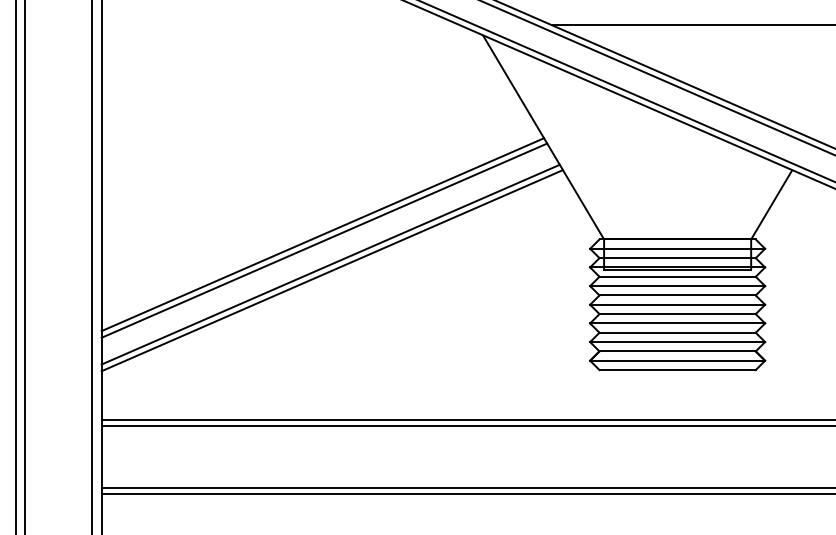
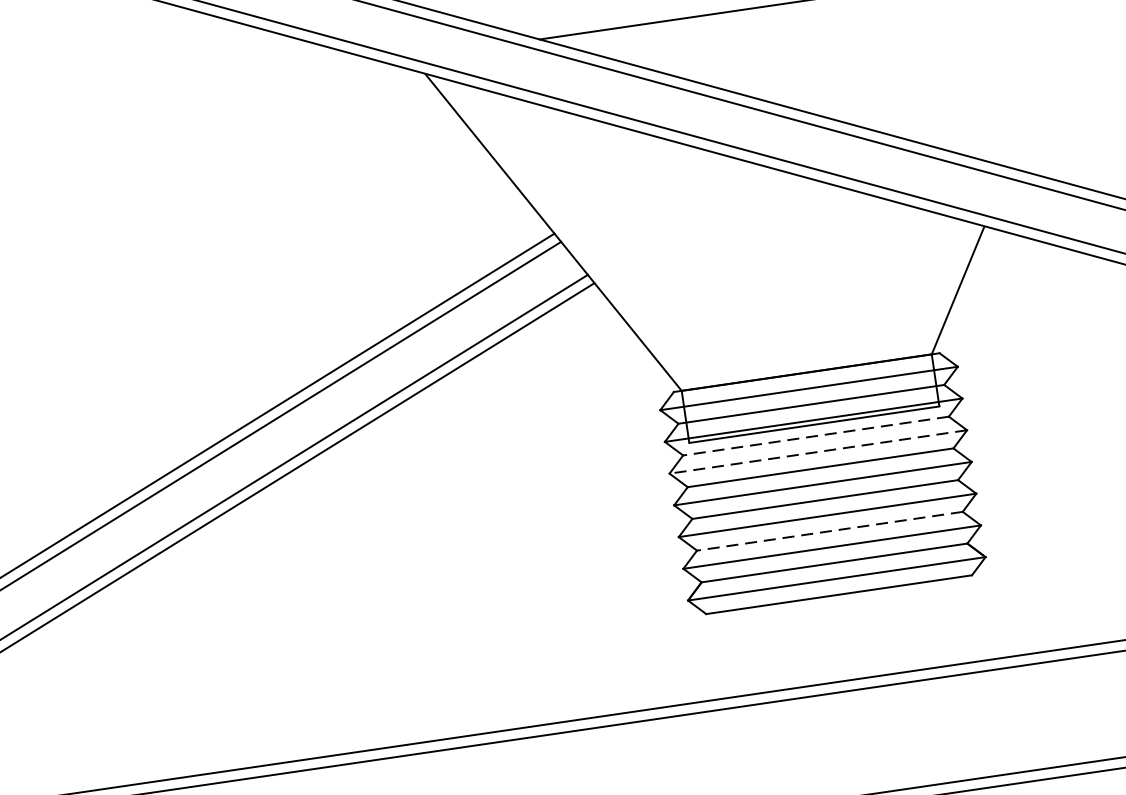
line: (677, 276) -> (815, 435), solid -> dashed
line: (677, 286) -> (818, 452), solid -> dashed
line: (677, 332) -> (829, 530), solid -> dashed

